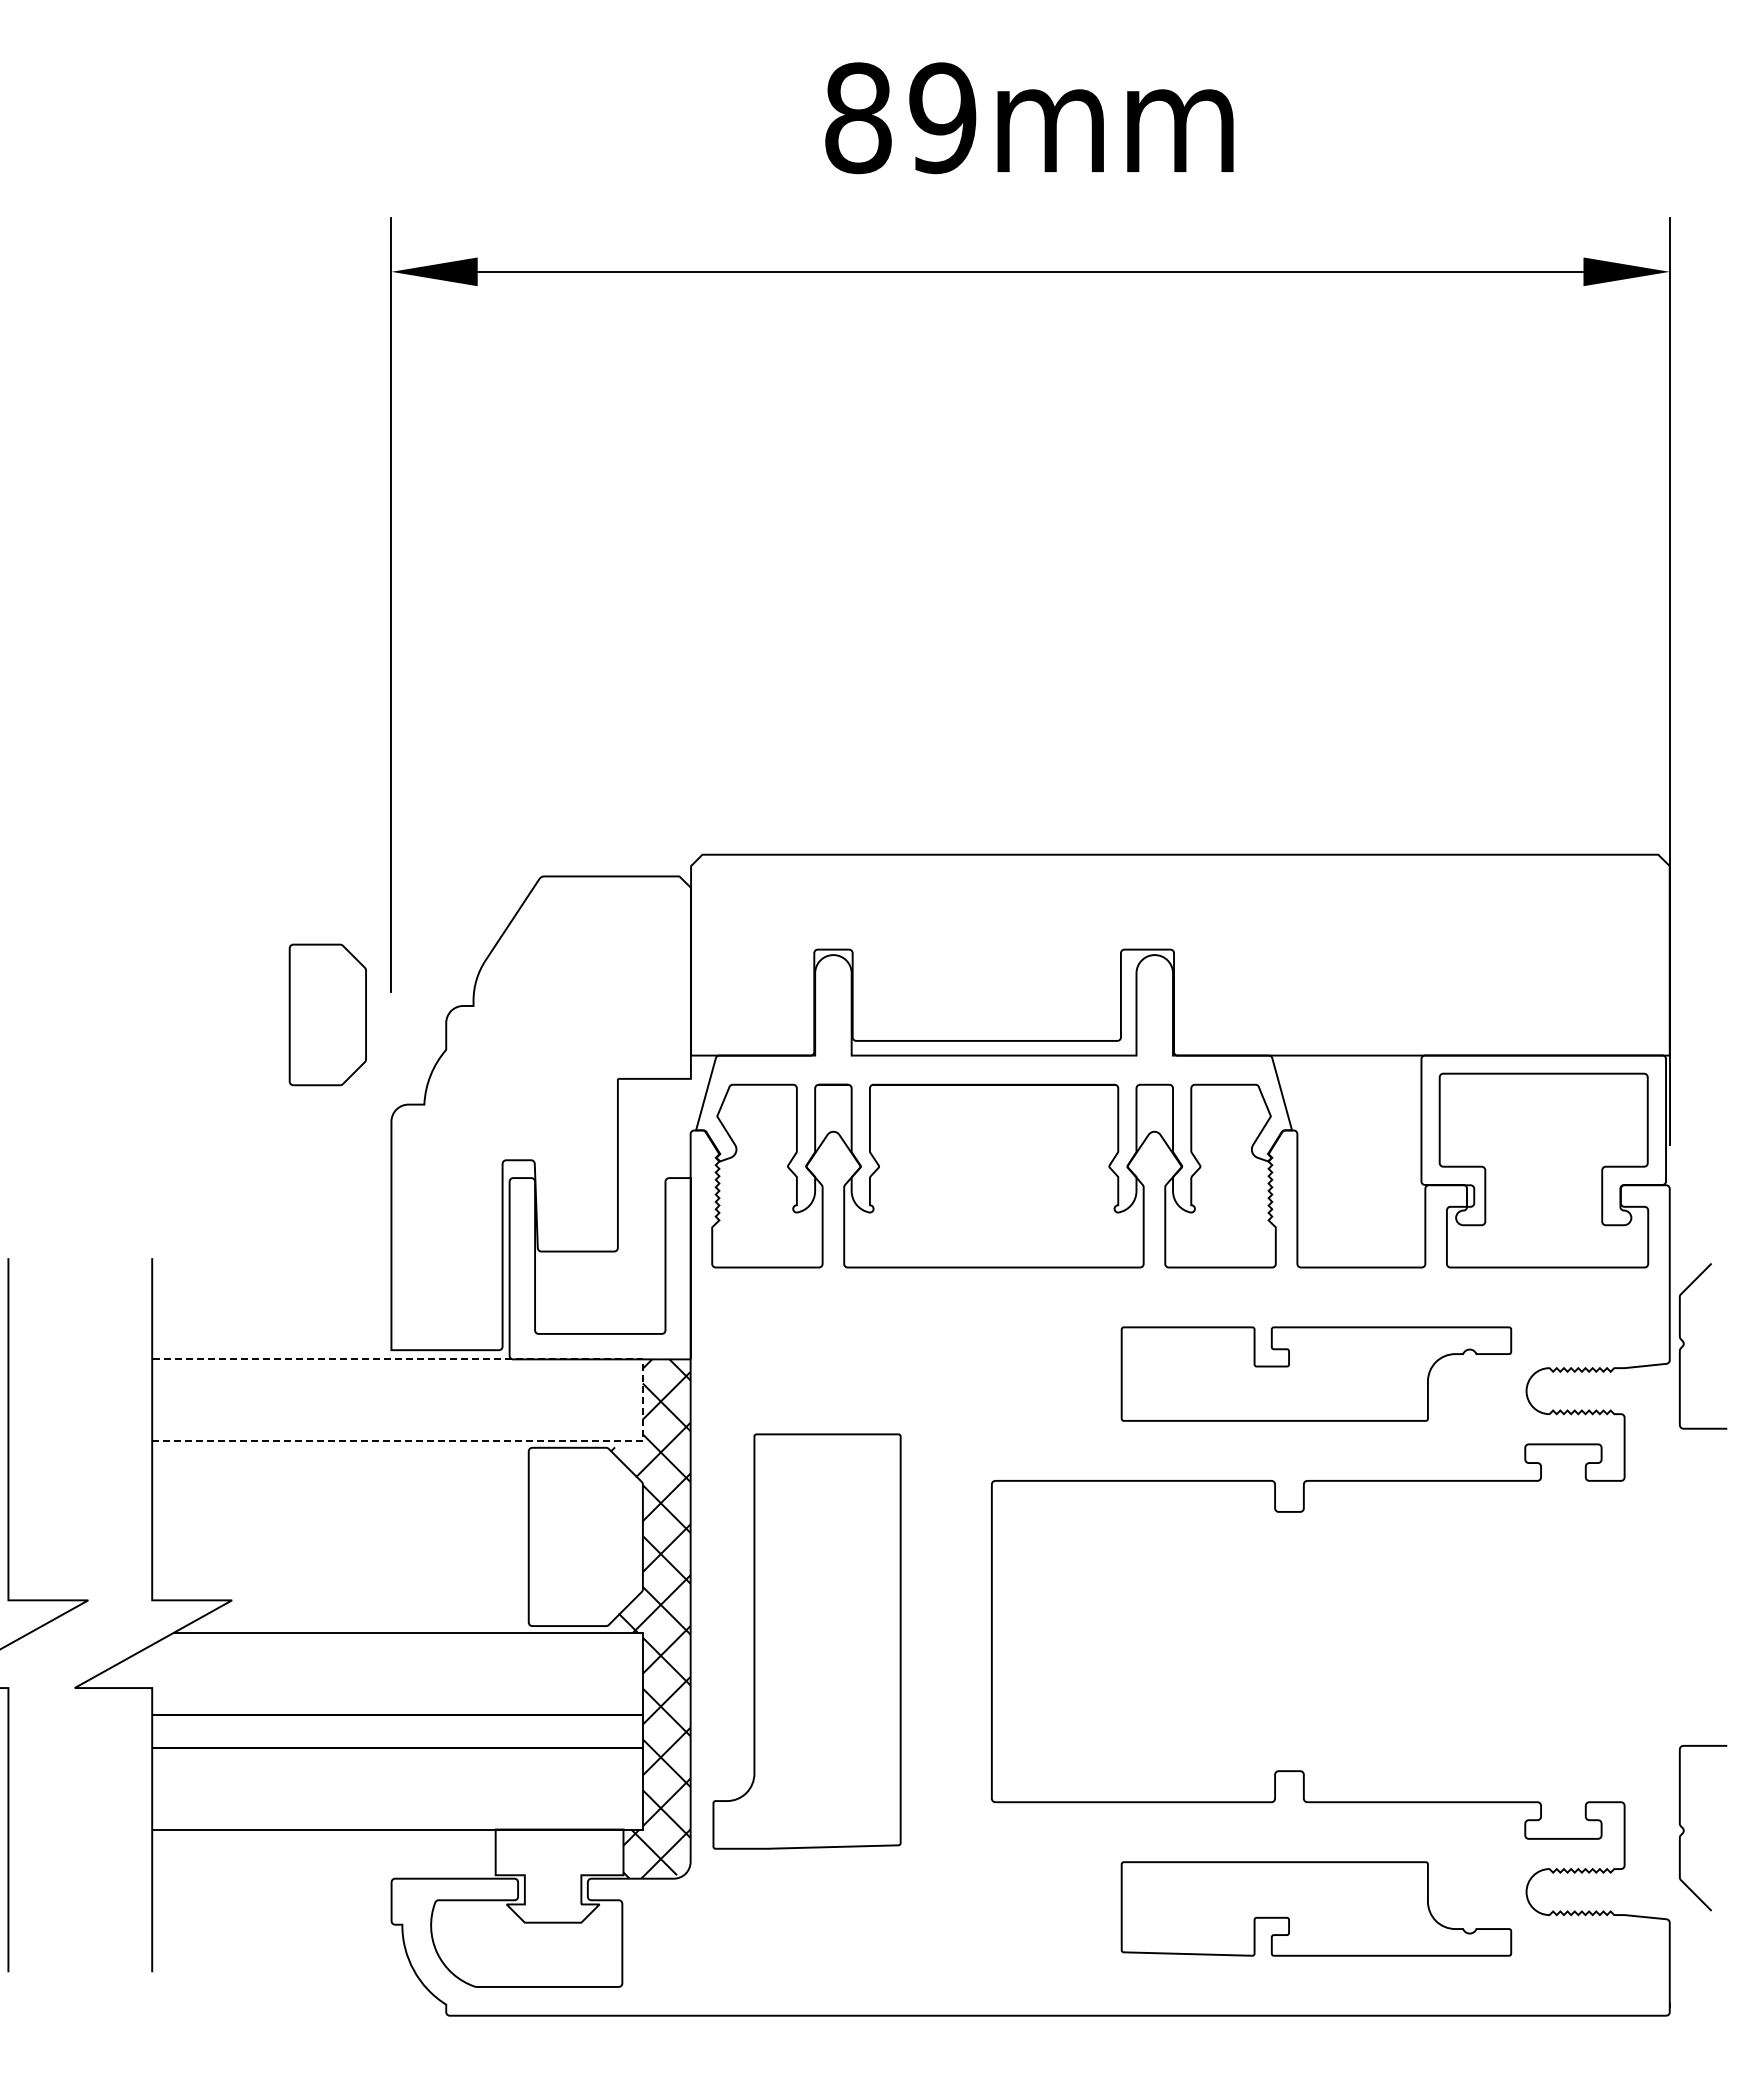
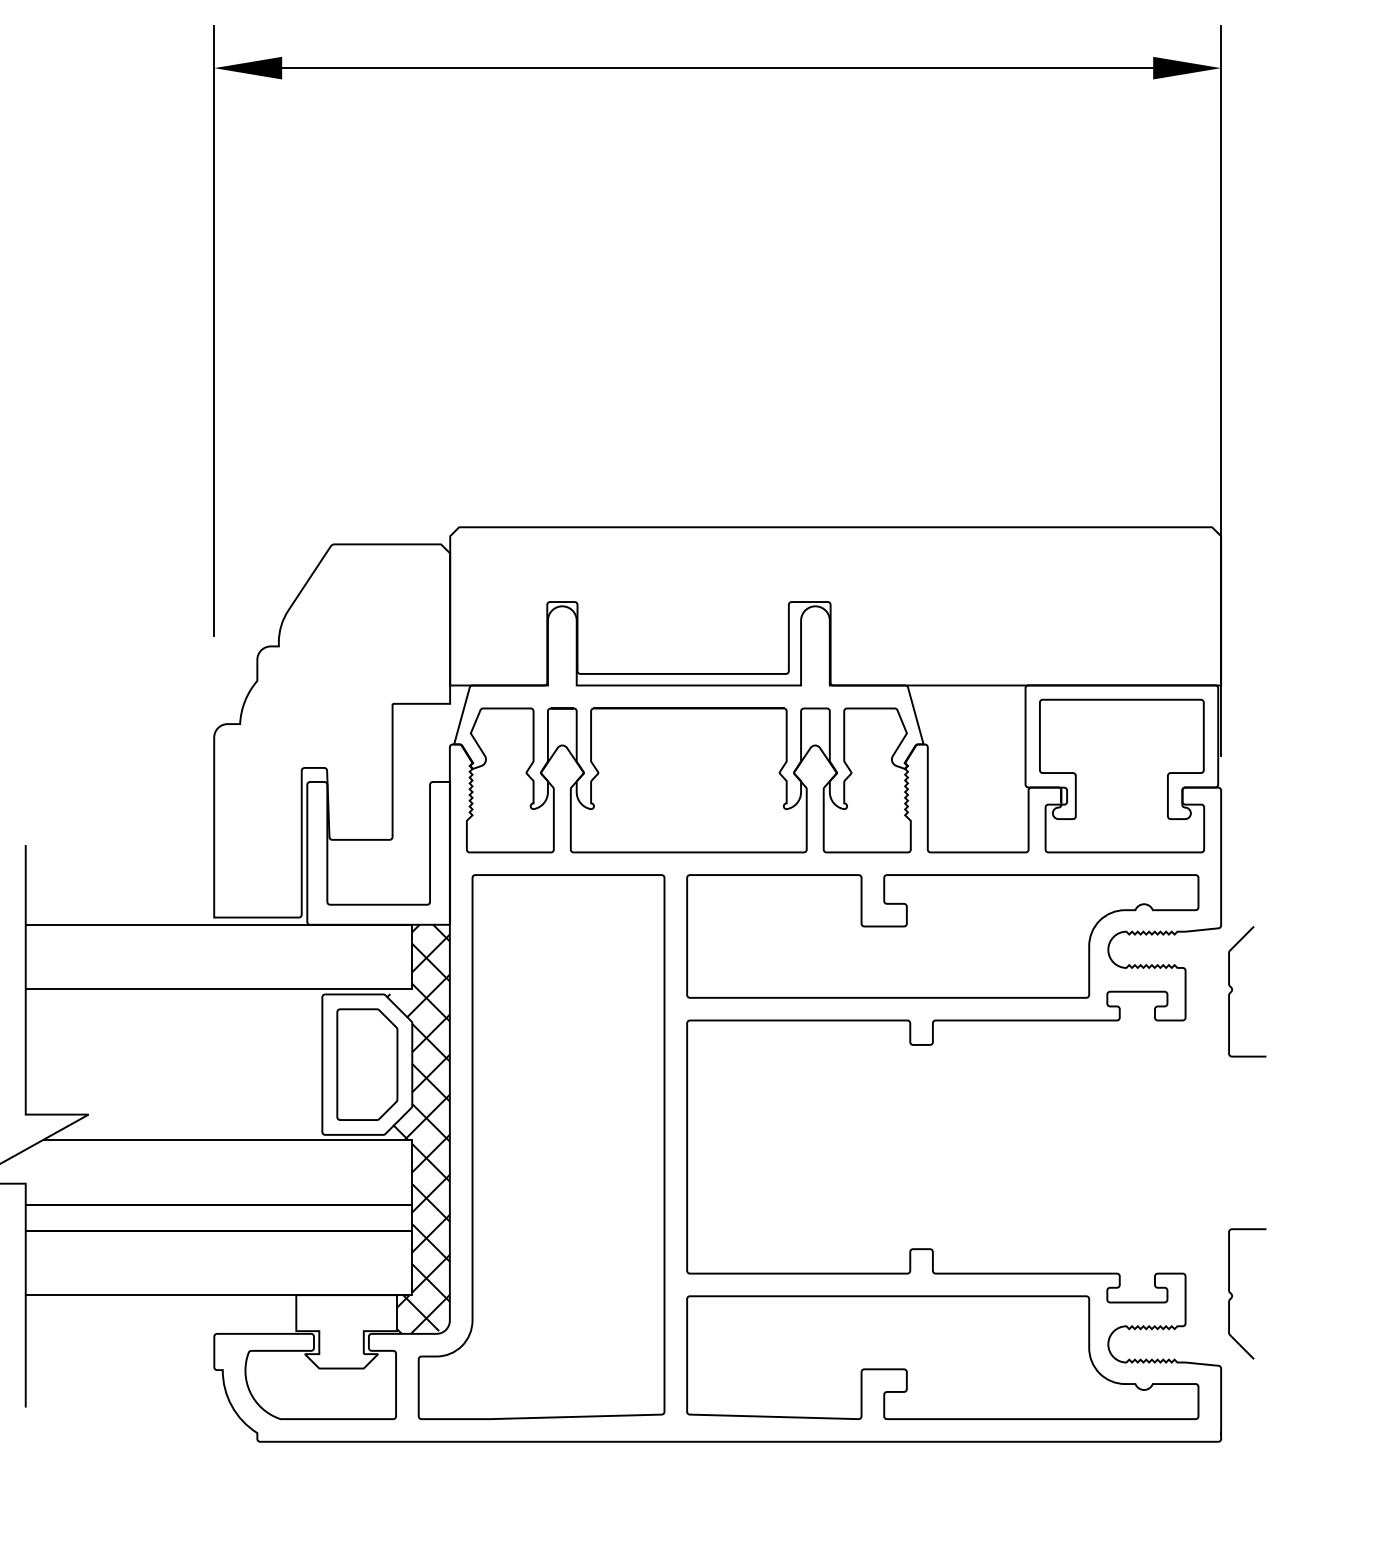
part: (327, 1014) -> (367, 1064), moved
curve: (1684, 1345) -> (1232, 991), moved
part: (1316, 1373) -> (942, 935), size x1.67
line: (642, 1400) -> (411, 957), dashed -> solid
part: (806, 1641) -> (541, 1147), size x1.67
part: (1316, 1908) -> (942, 1357), size x1.67

